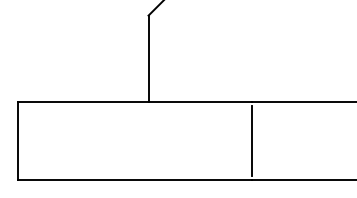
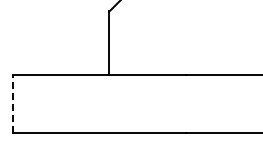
line: (18, 141) -> (13, 104), solid -> dashed
line: (251, 141) -> (185, 104), removed

